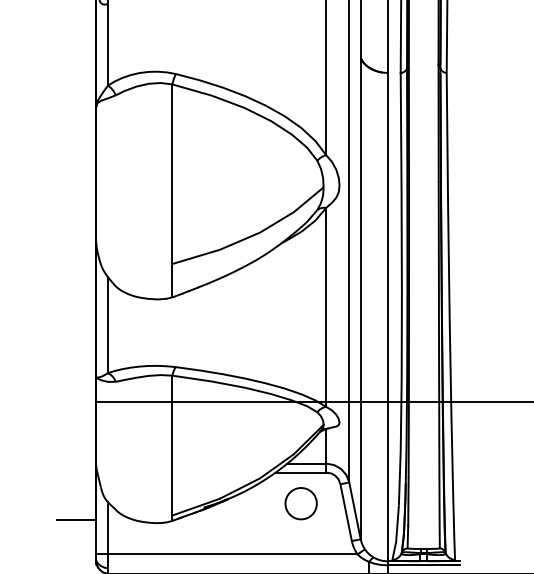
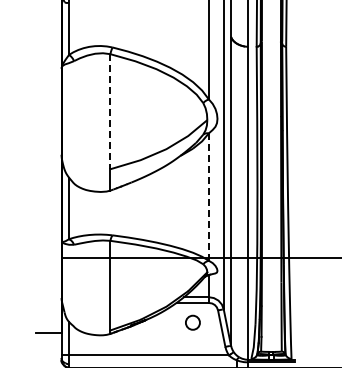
line: (172, 173) -> (110, 111), solid -> dashed
line: (325, 308) -> (208, 197), solid -> dashed
circle: (300, 503) -> (192, 322), size x0.7

